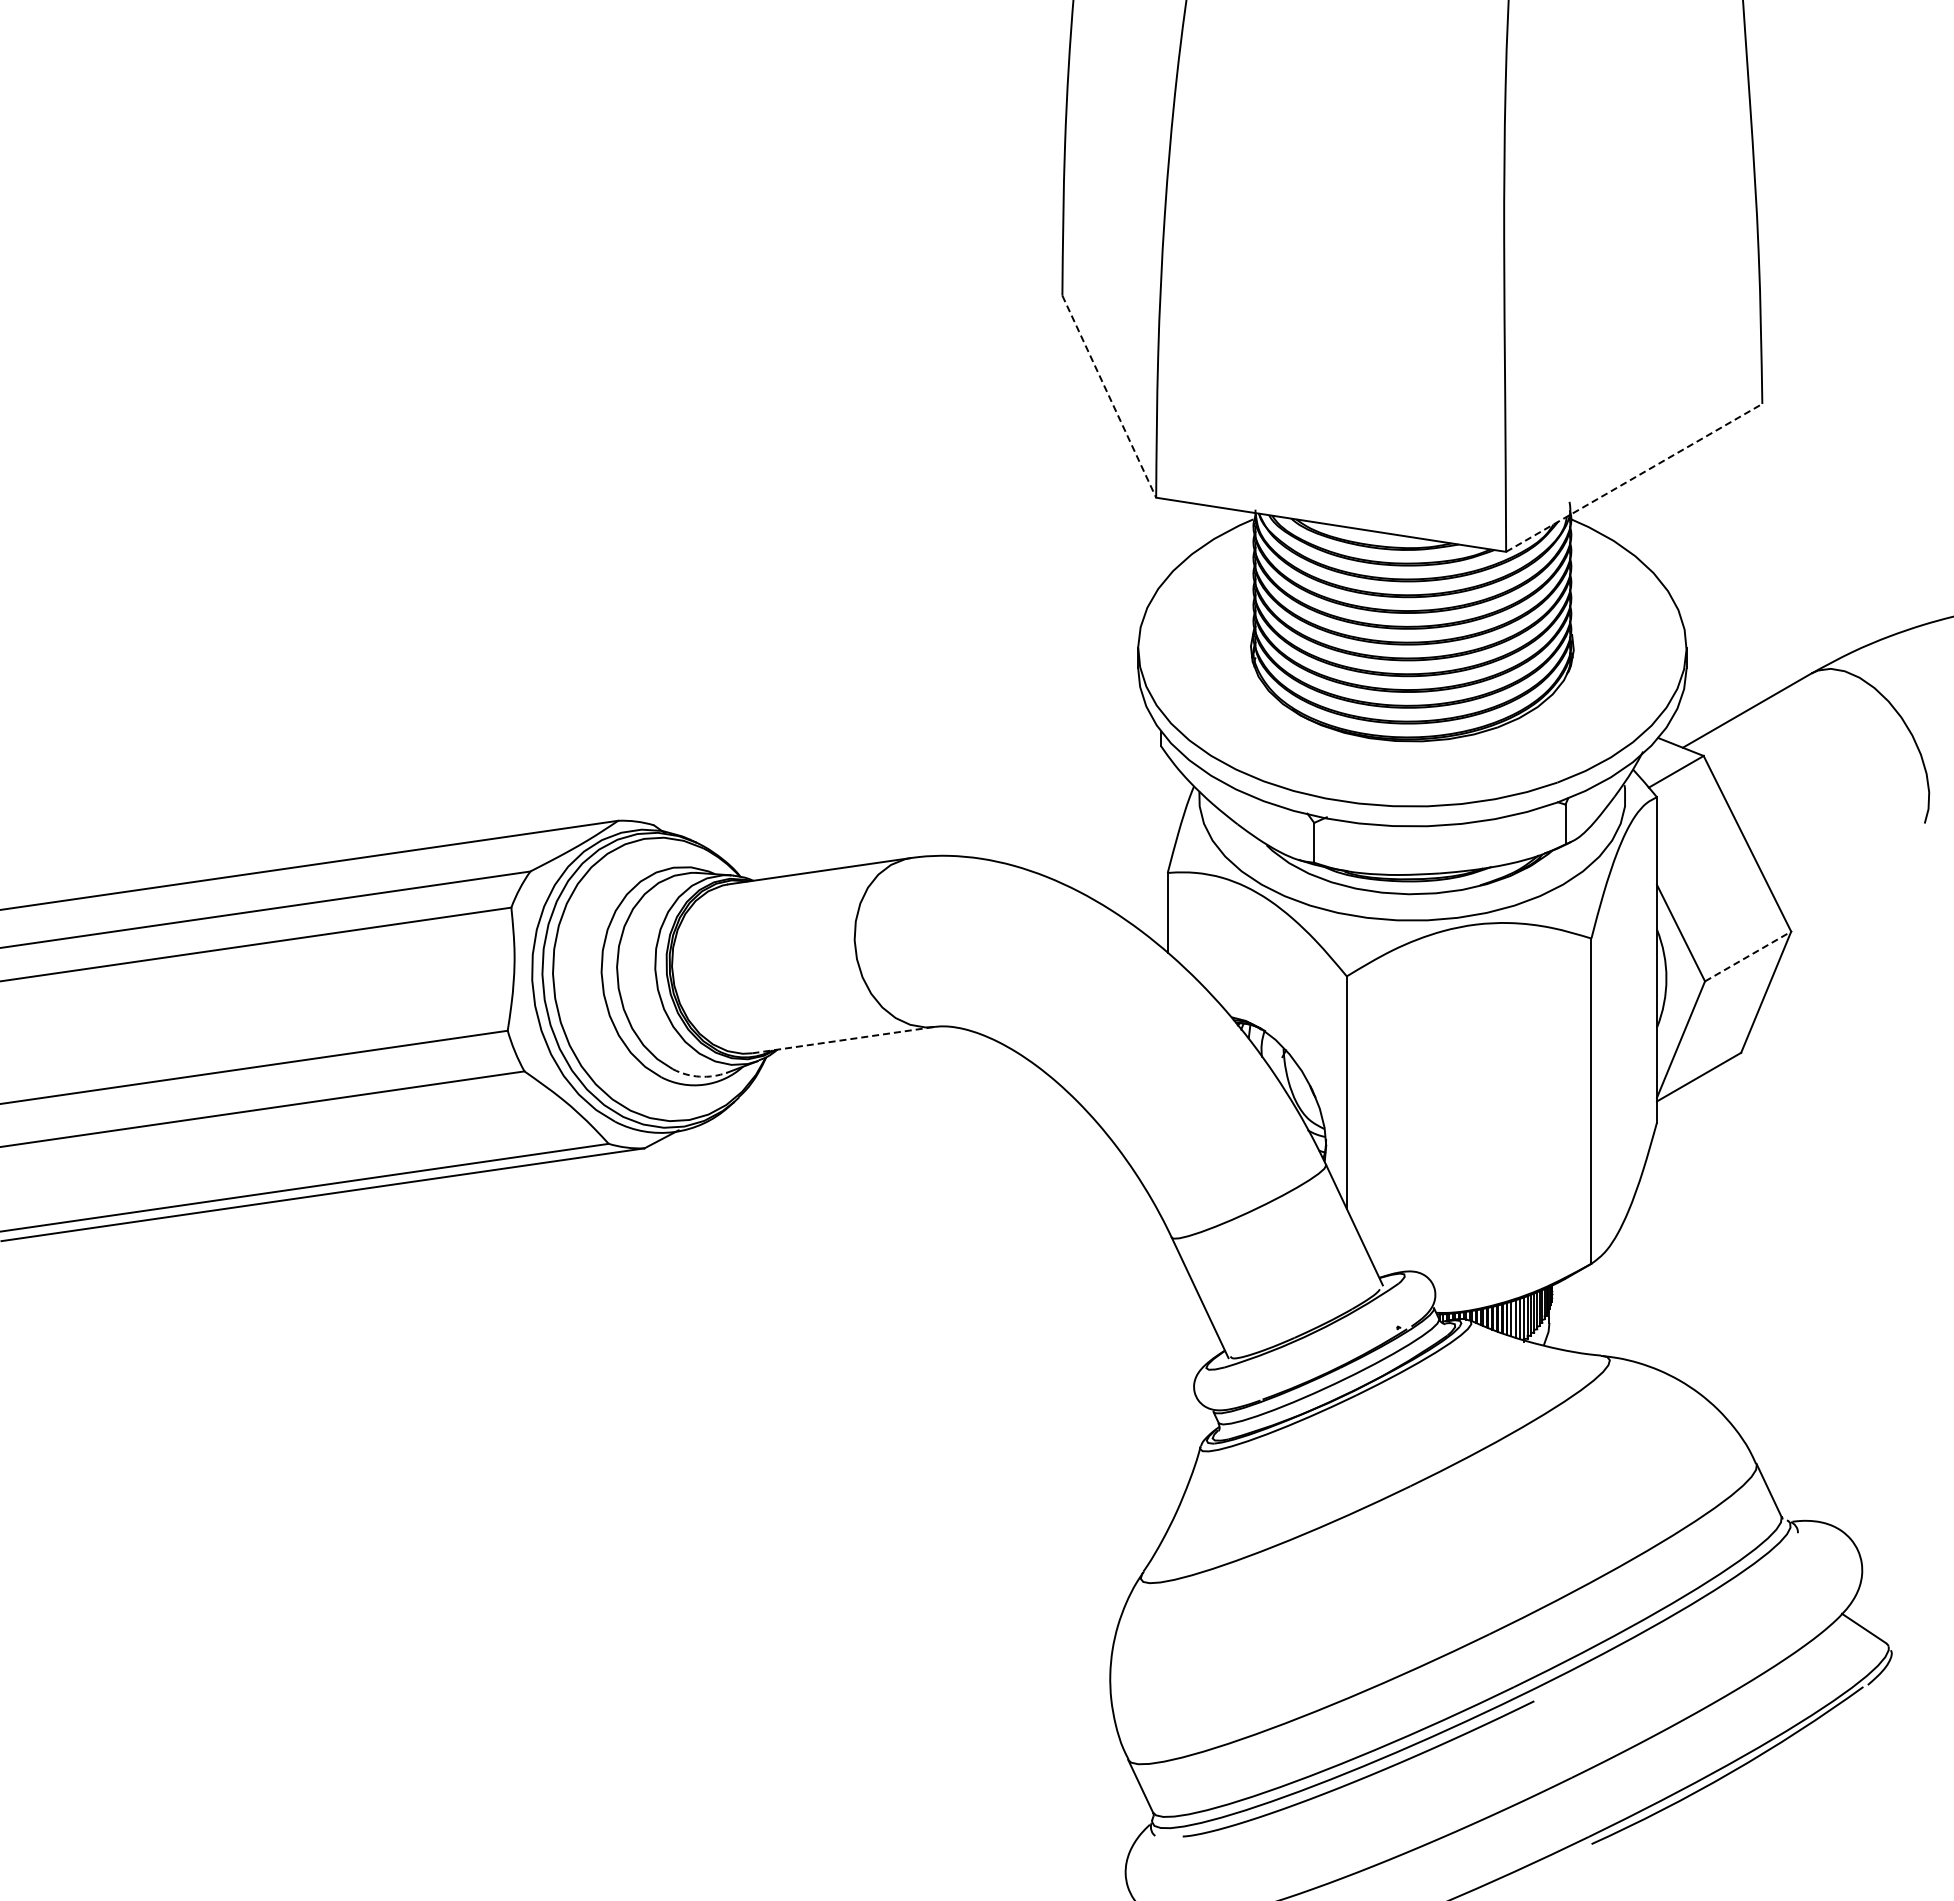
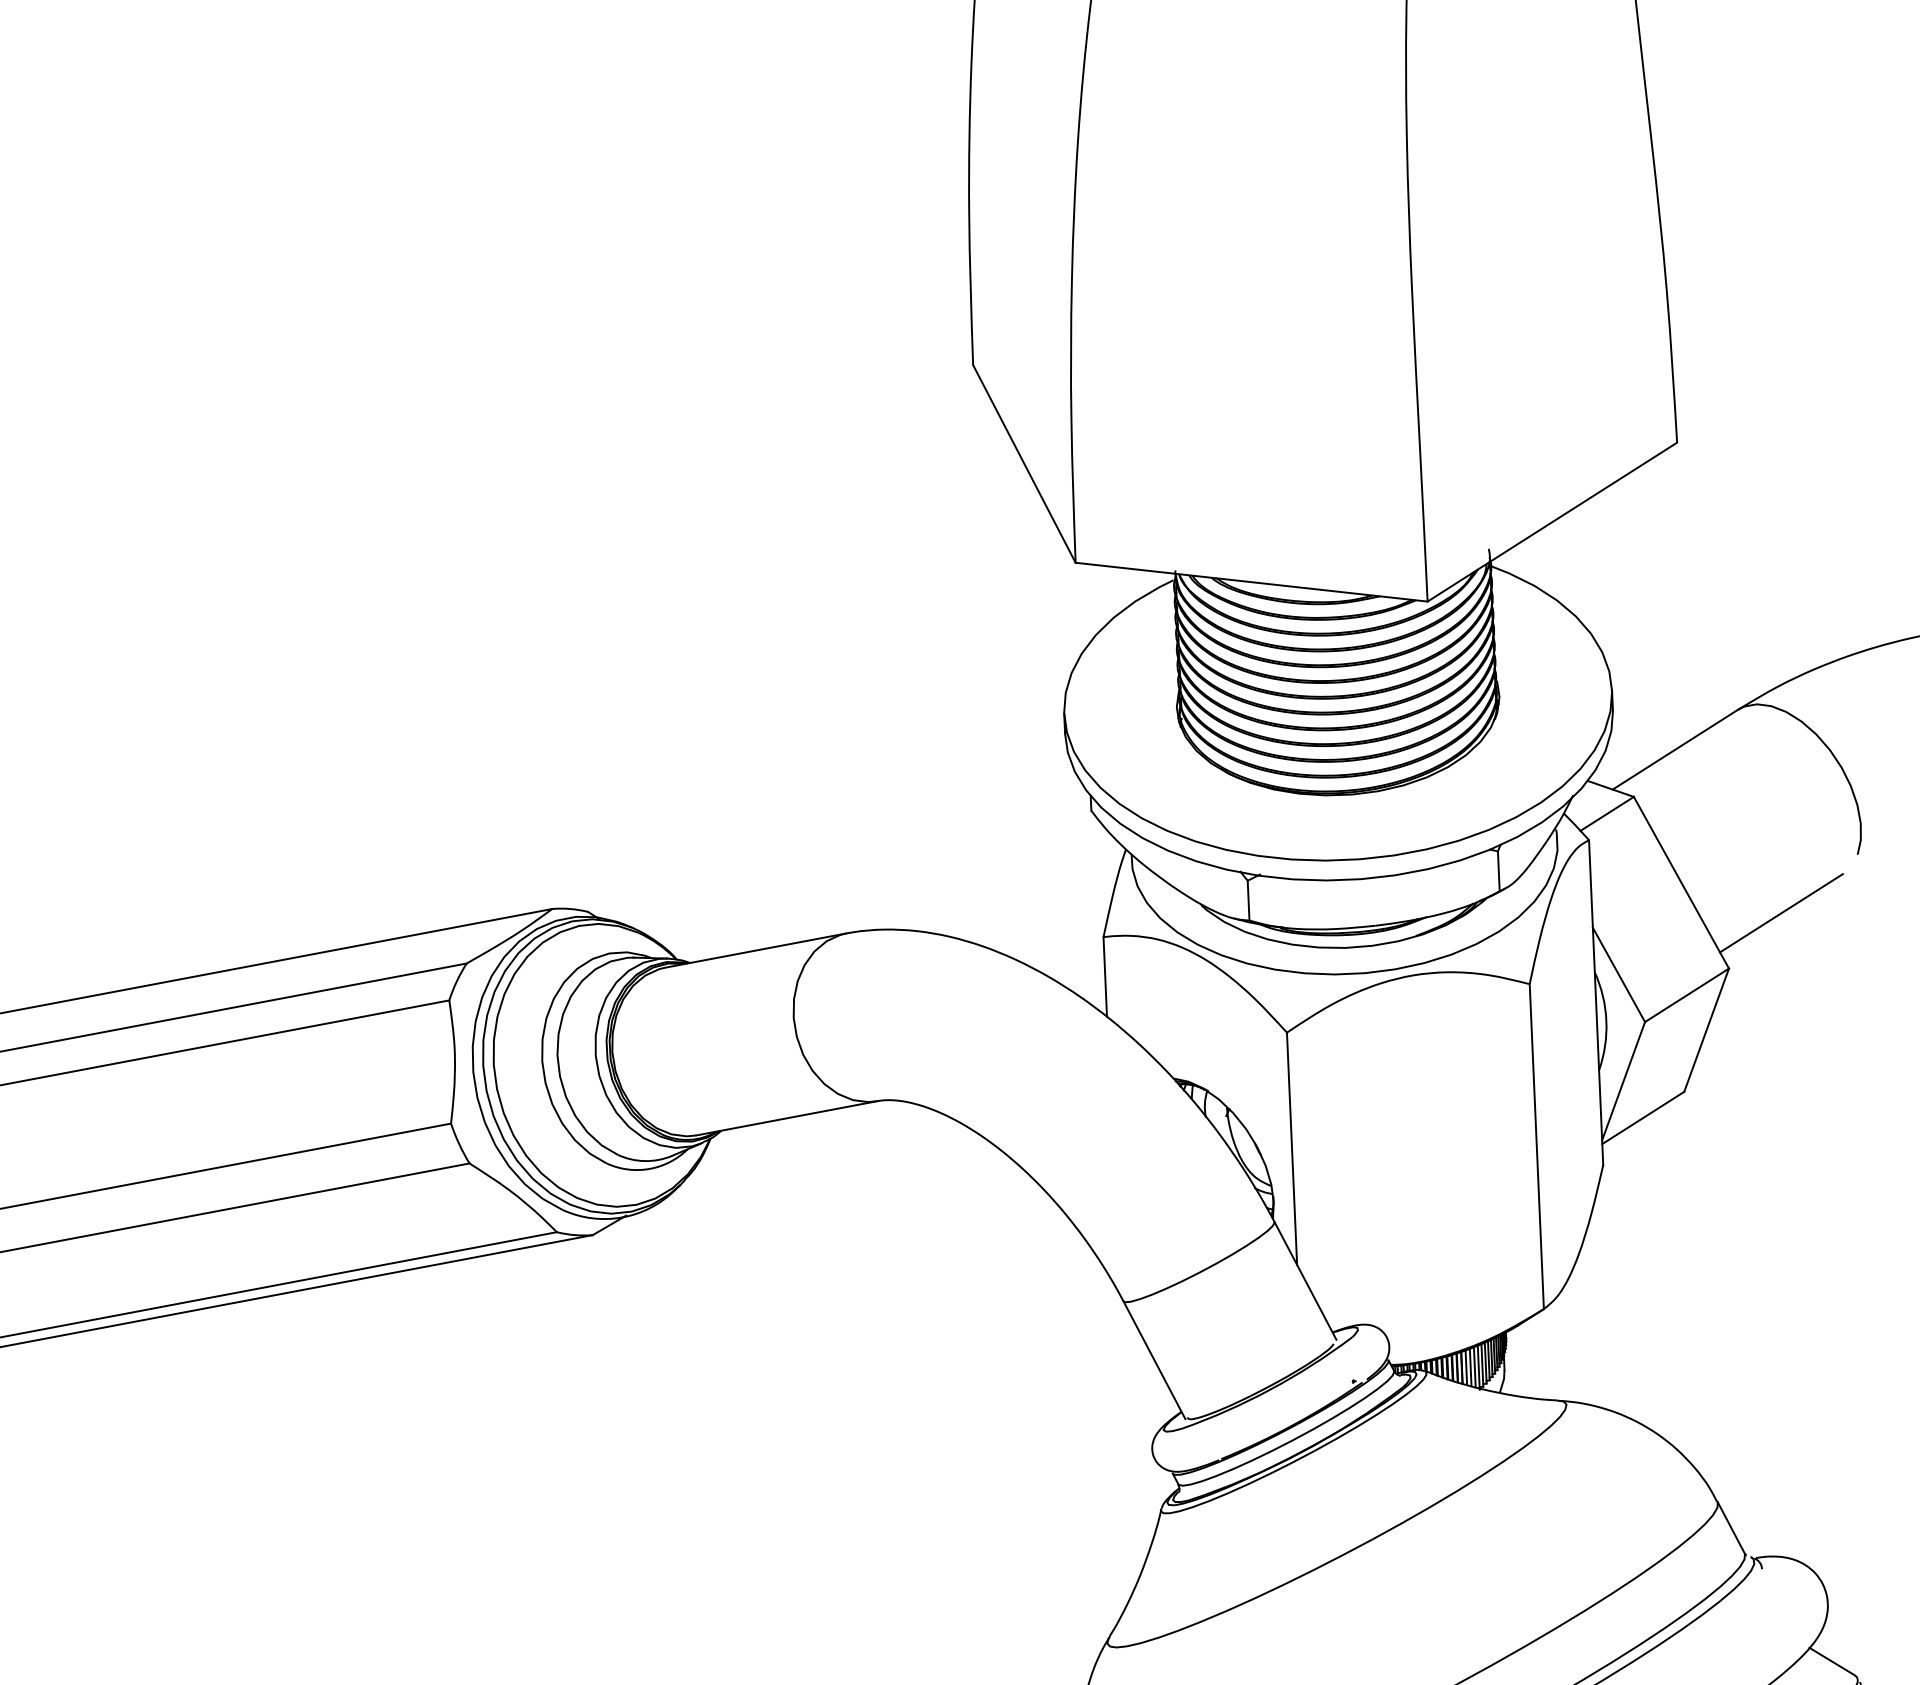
line: (1109, 397) -> (1024, 464), dashed -> solid
line: (1634, 477) -> (1552, 521), dashed -> solid
line: (1845, 878) -> (1780, 913), added
line: (1748, 956) -> (1687, 995), dashed -> solid
line: (844, 1040) -> (787, 1118), dashed -> solid
arc: (699, 1076) -> (644, 1160), dashed -> solid

